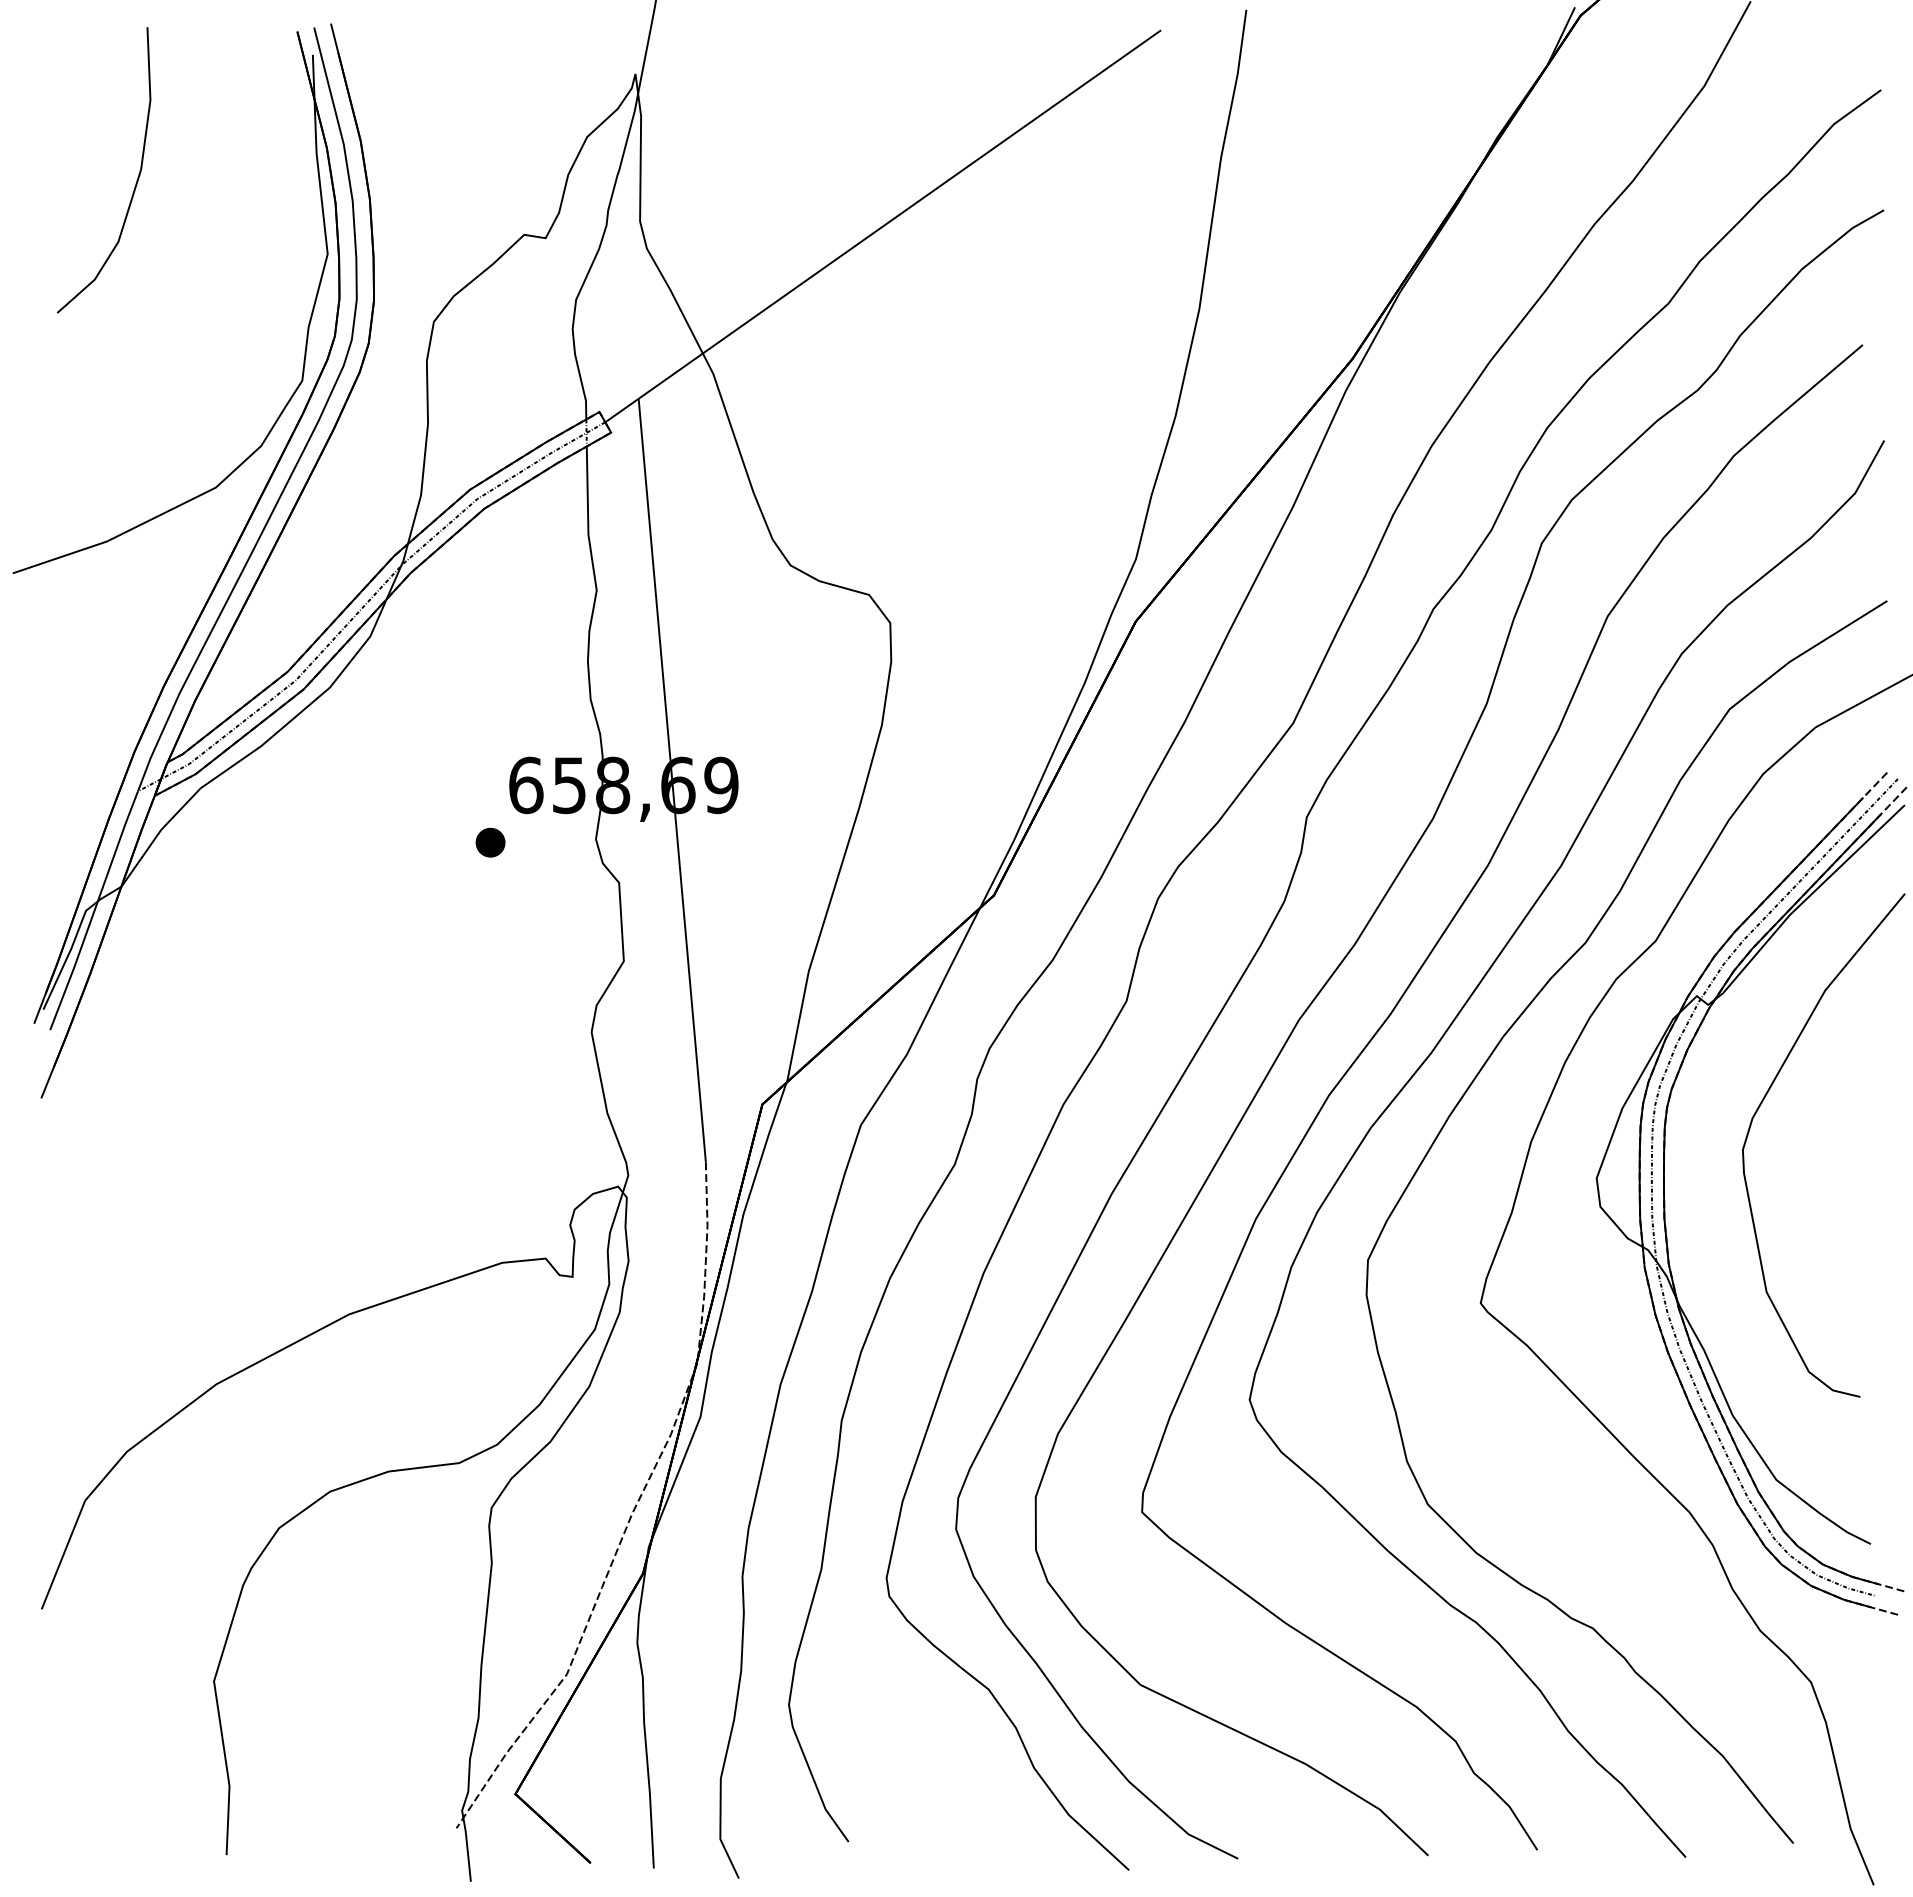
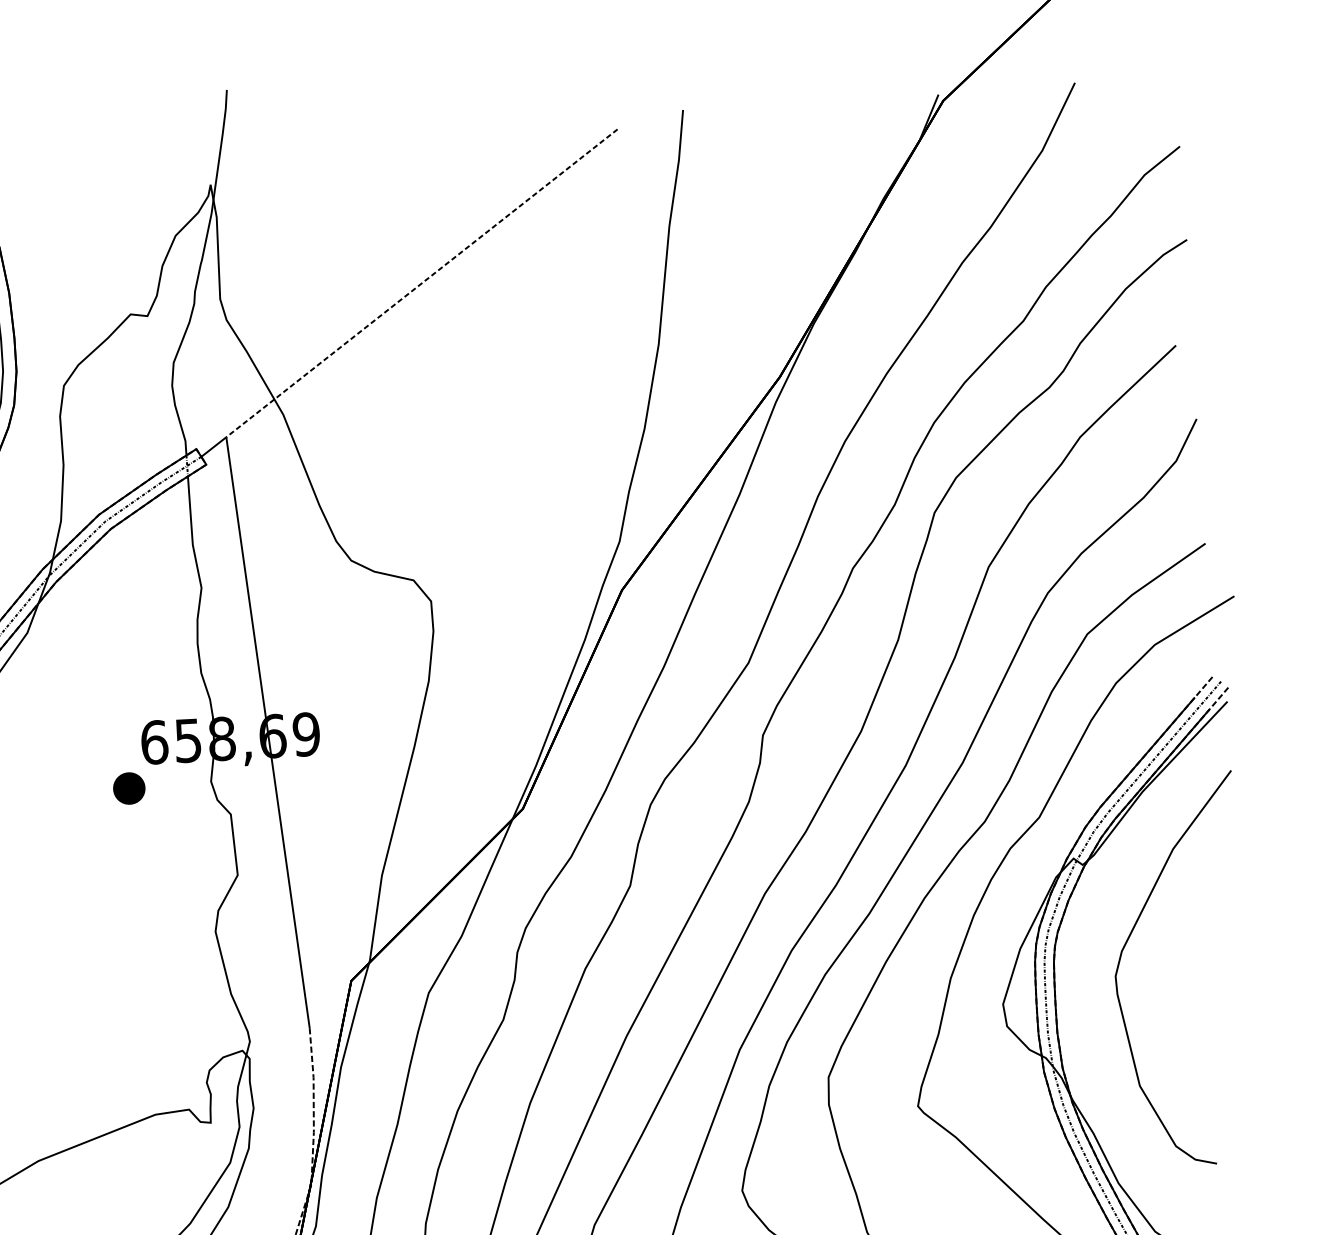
line: (899, 214) -> (421, 283), solid -> dashed
part: (490, 842) -> (129, 788), size x1.4

